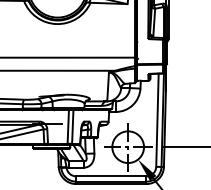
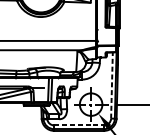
line: (157, 120) -> (111, 85), solid -> dashed
line: (111, 176) -> (79, 125), solid -> dashed

